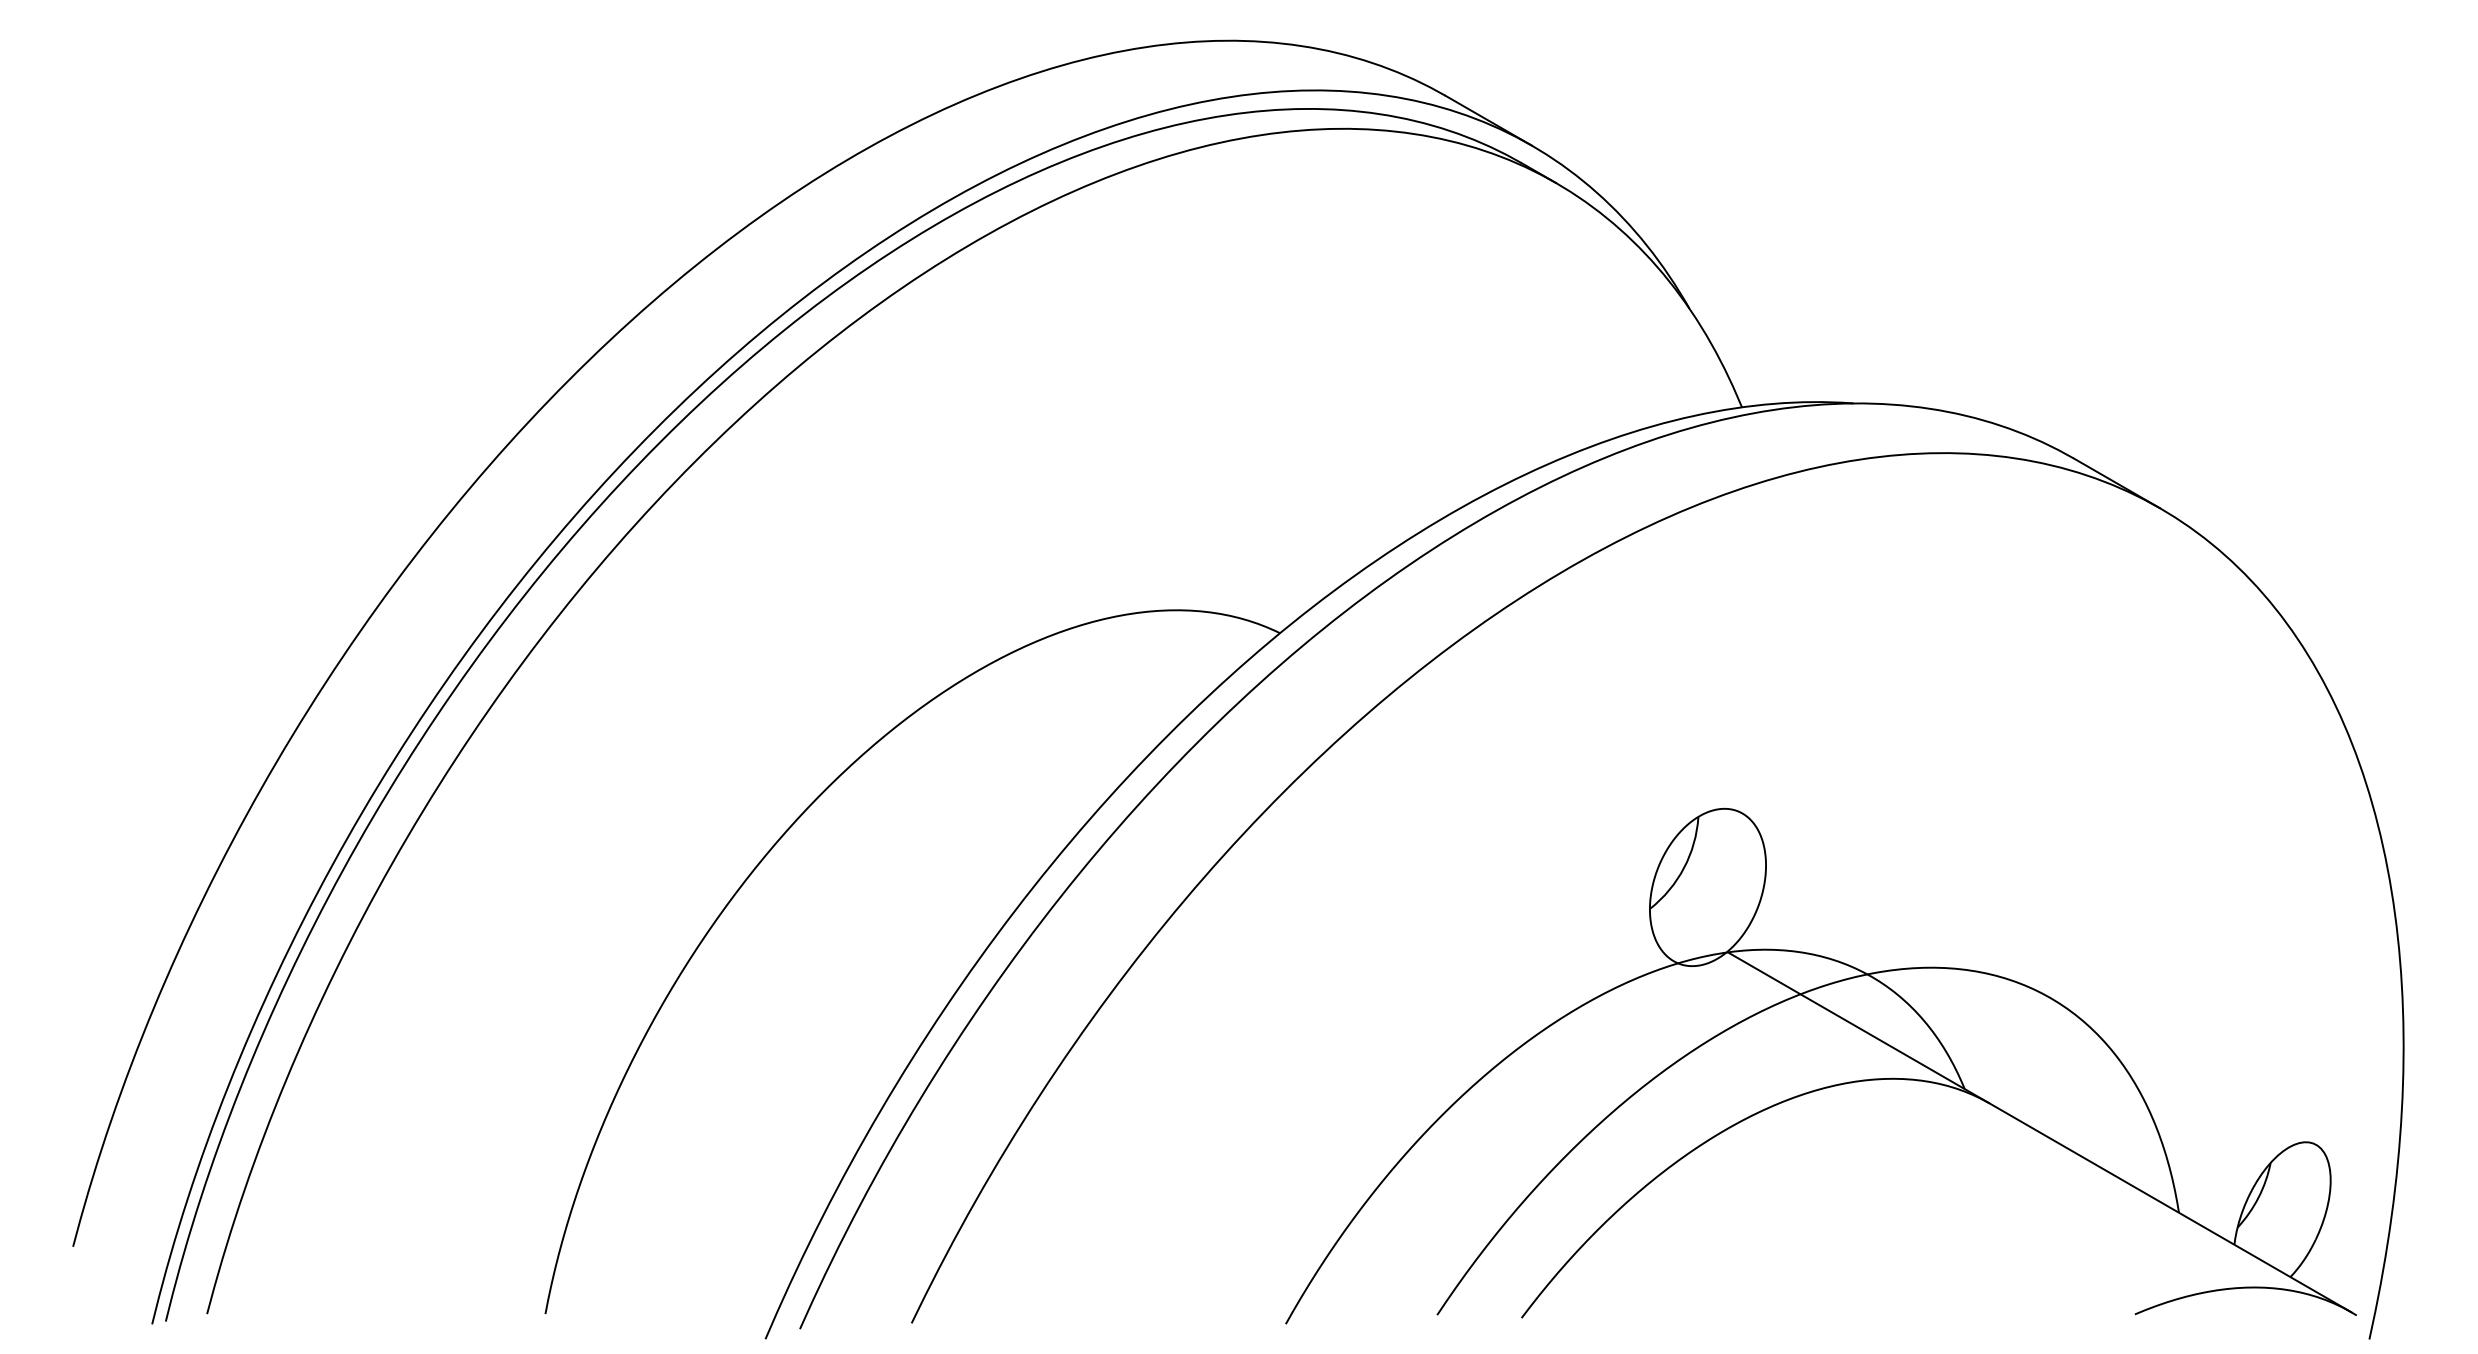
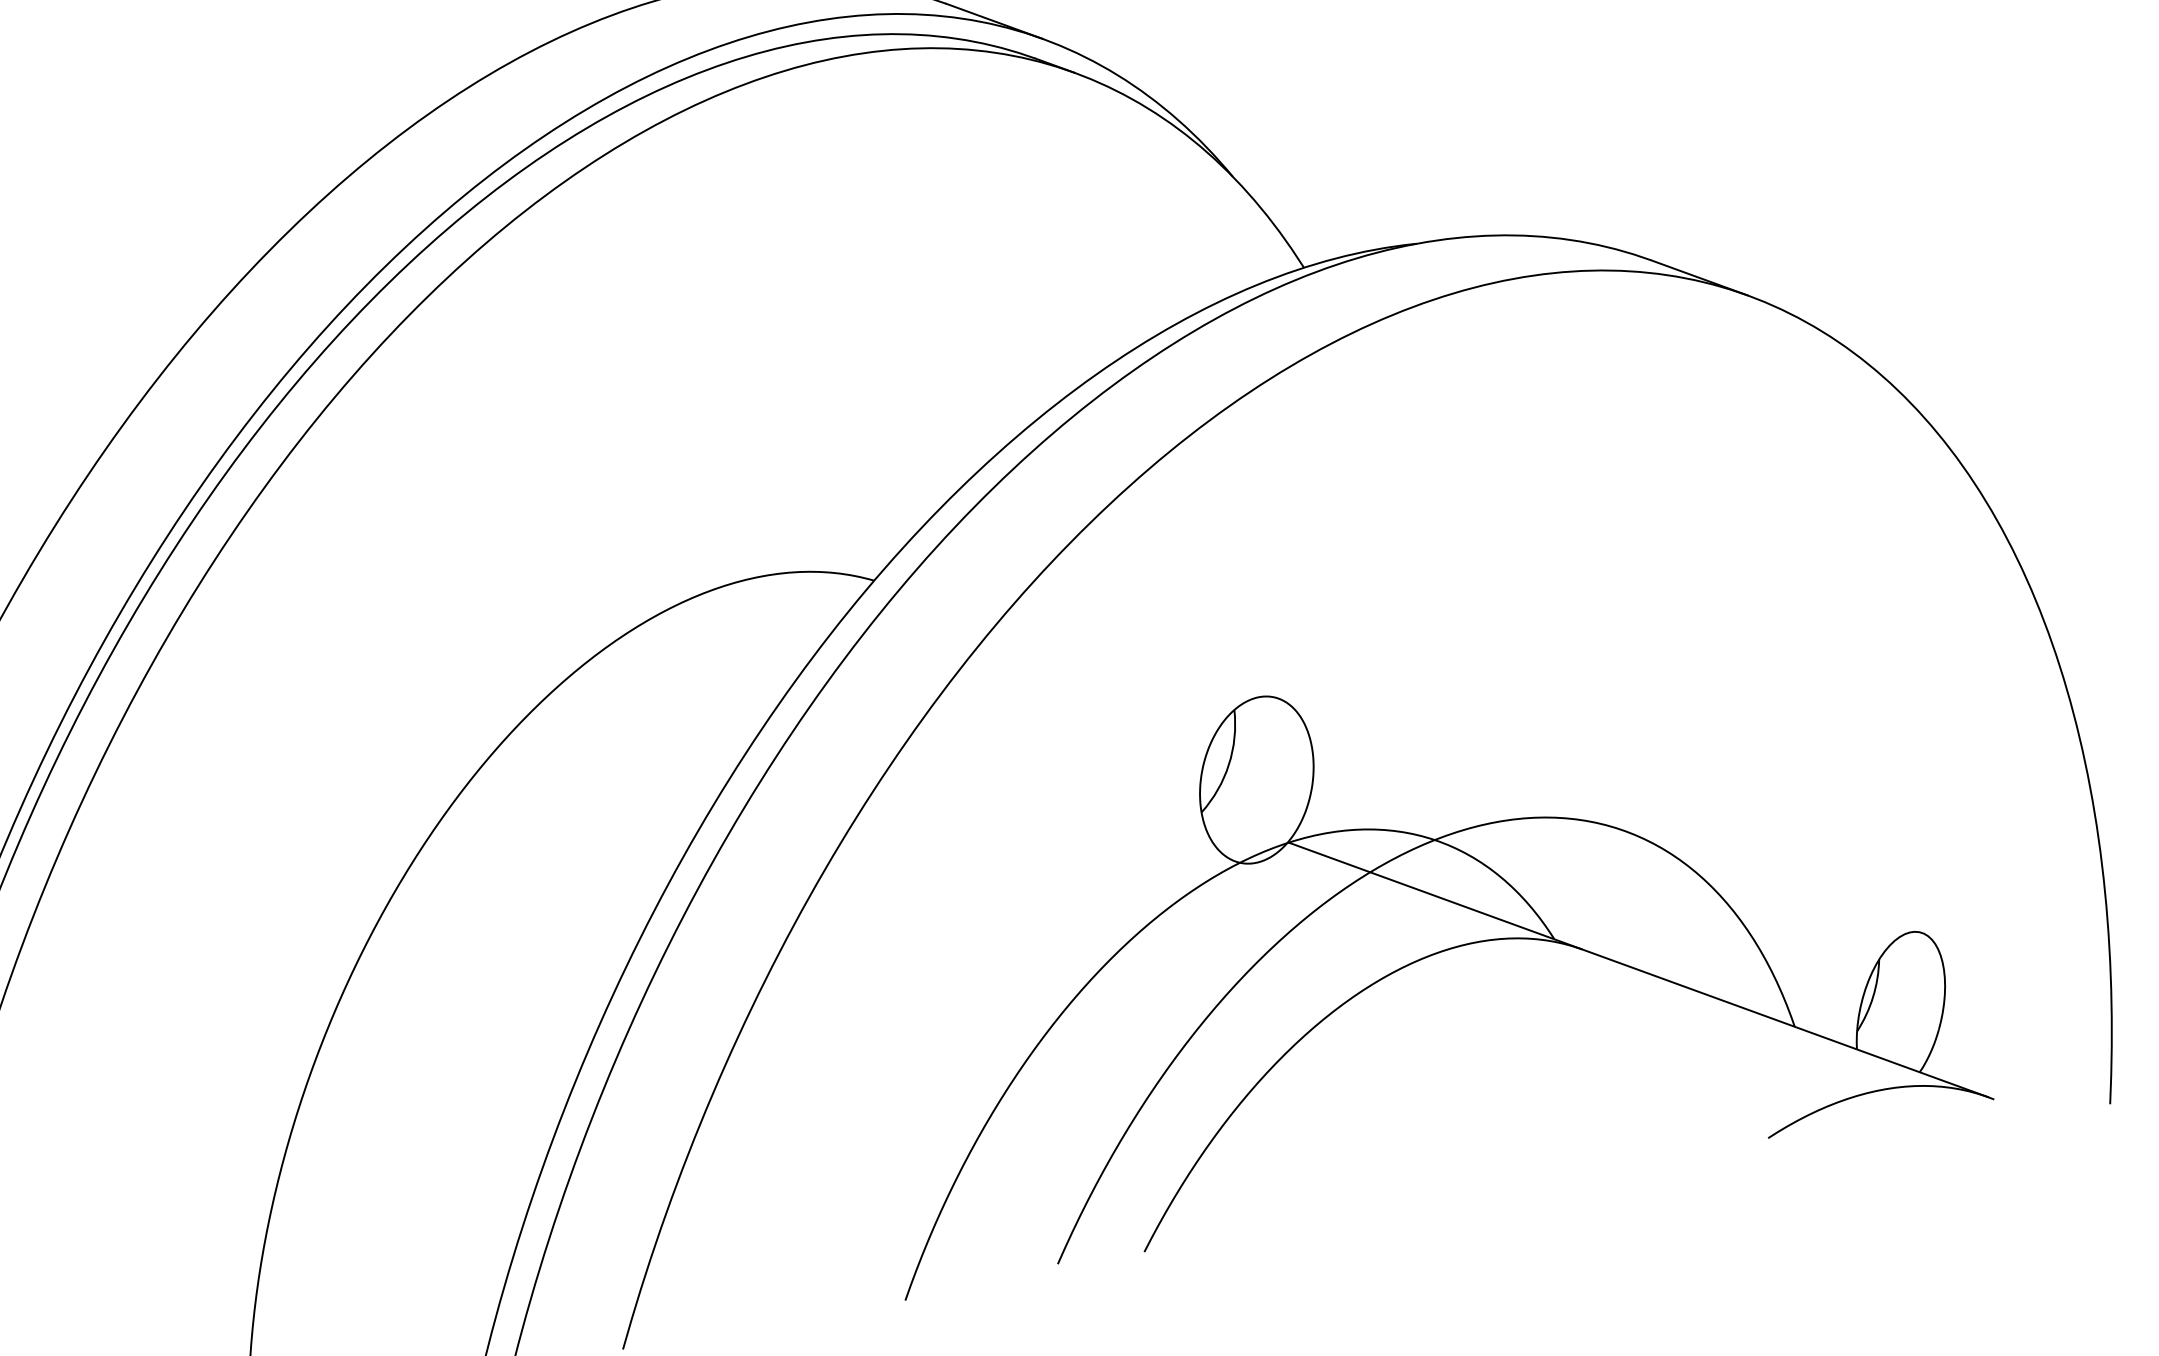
part: (1825, 1086) -> (1412, 961), moved

